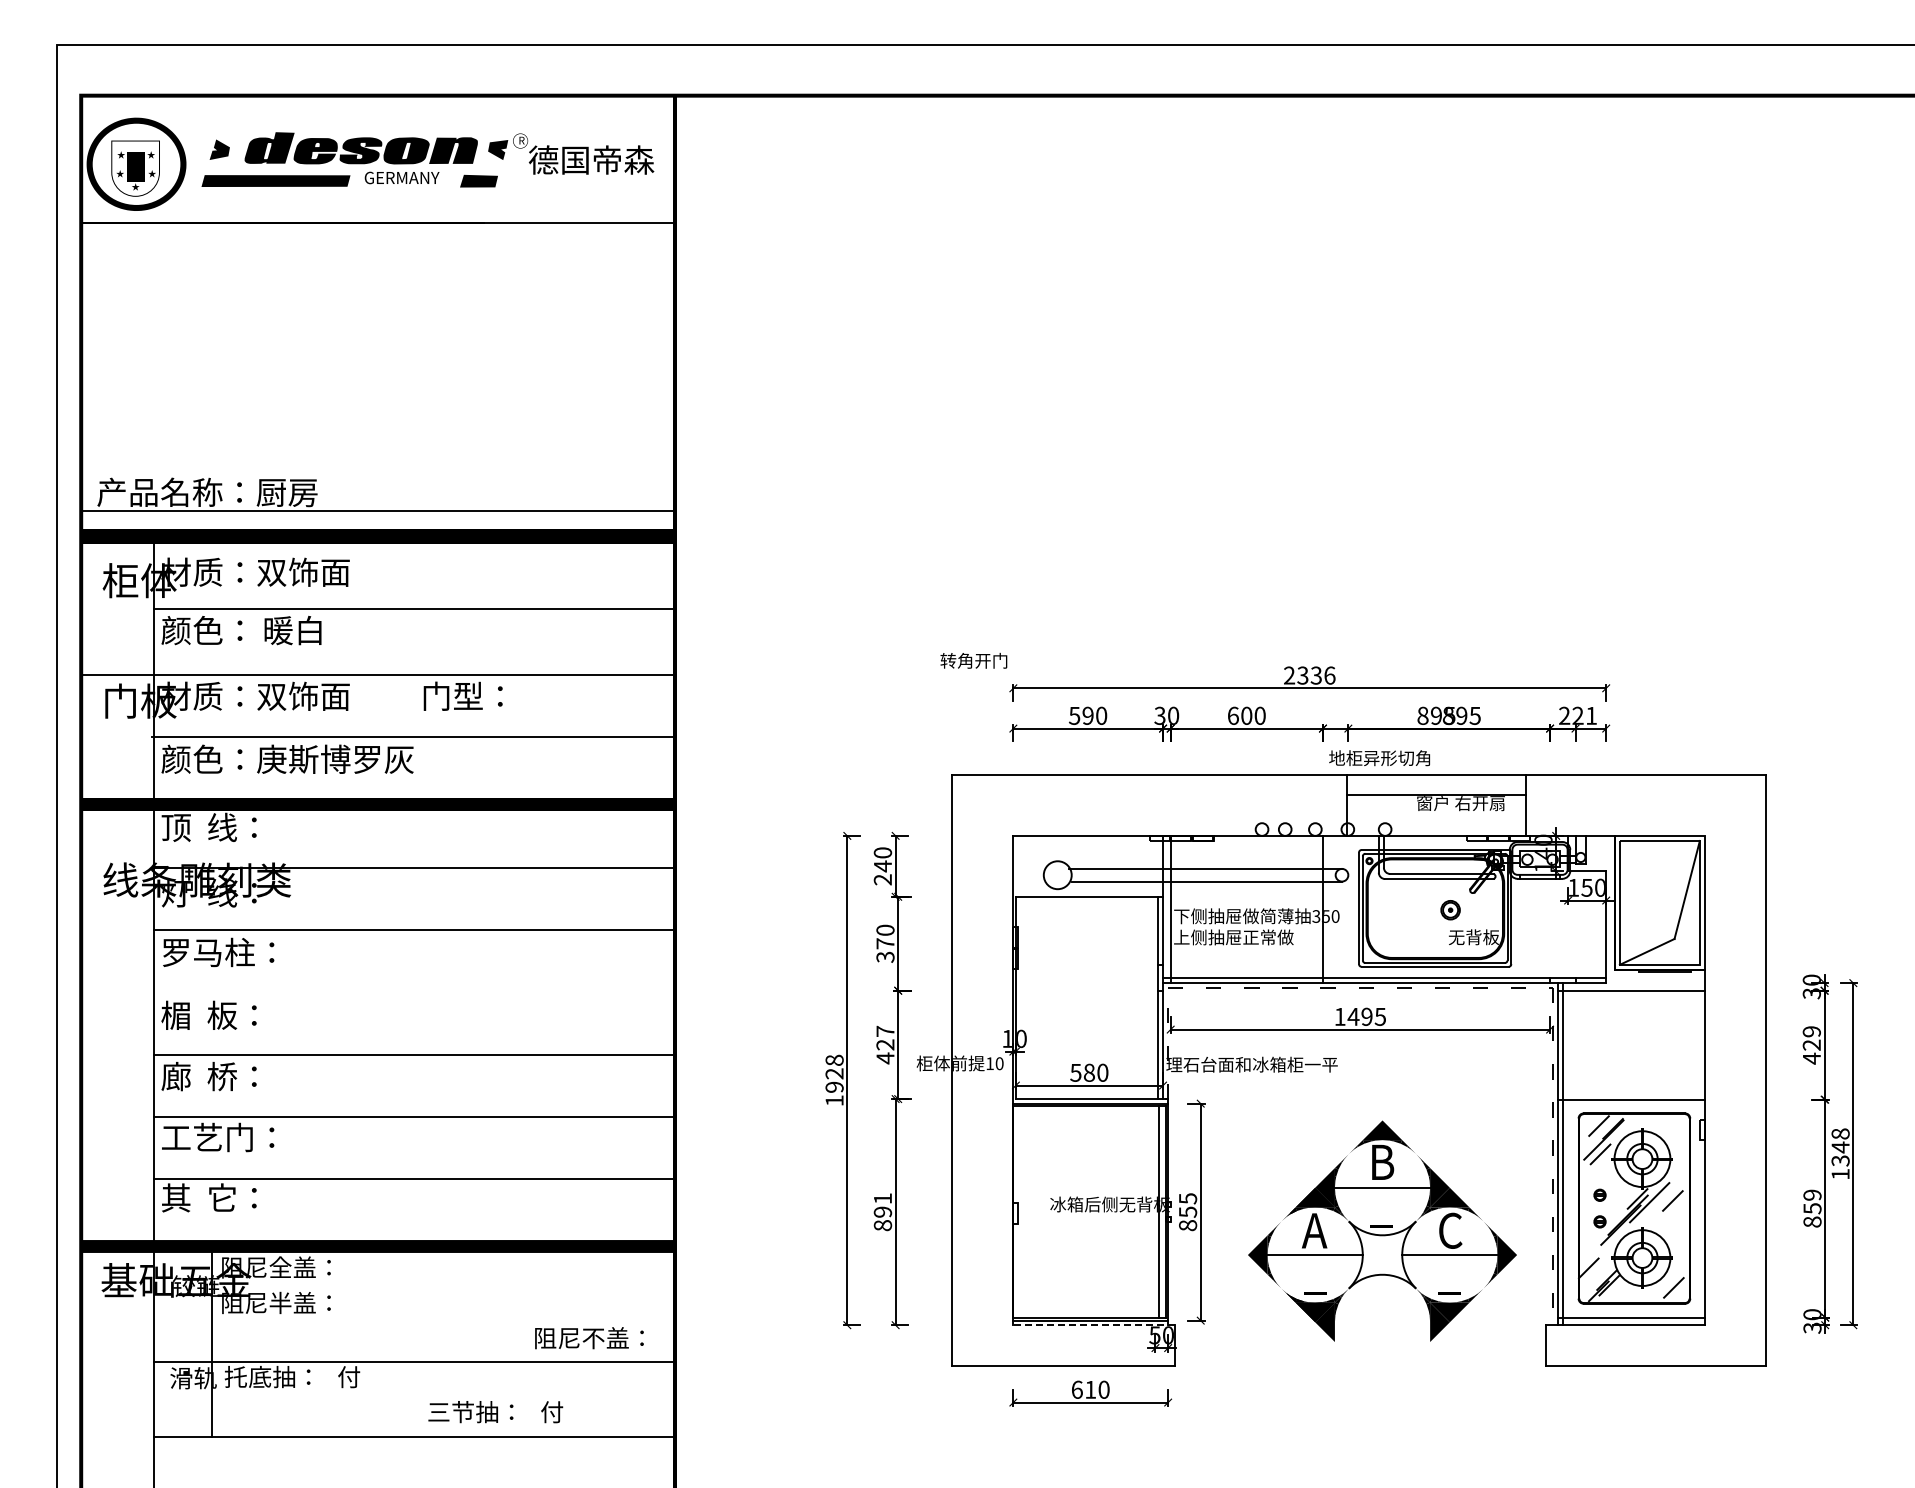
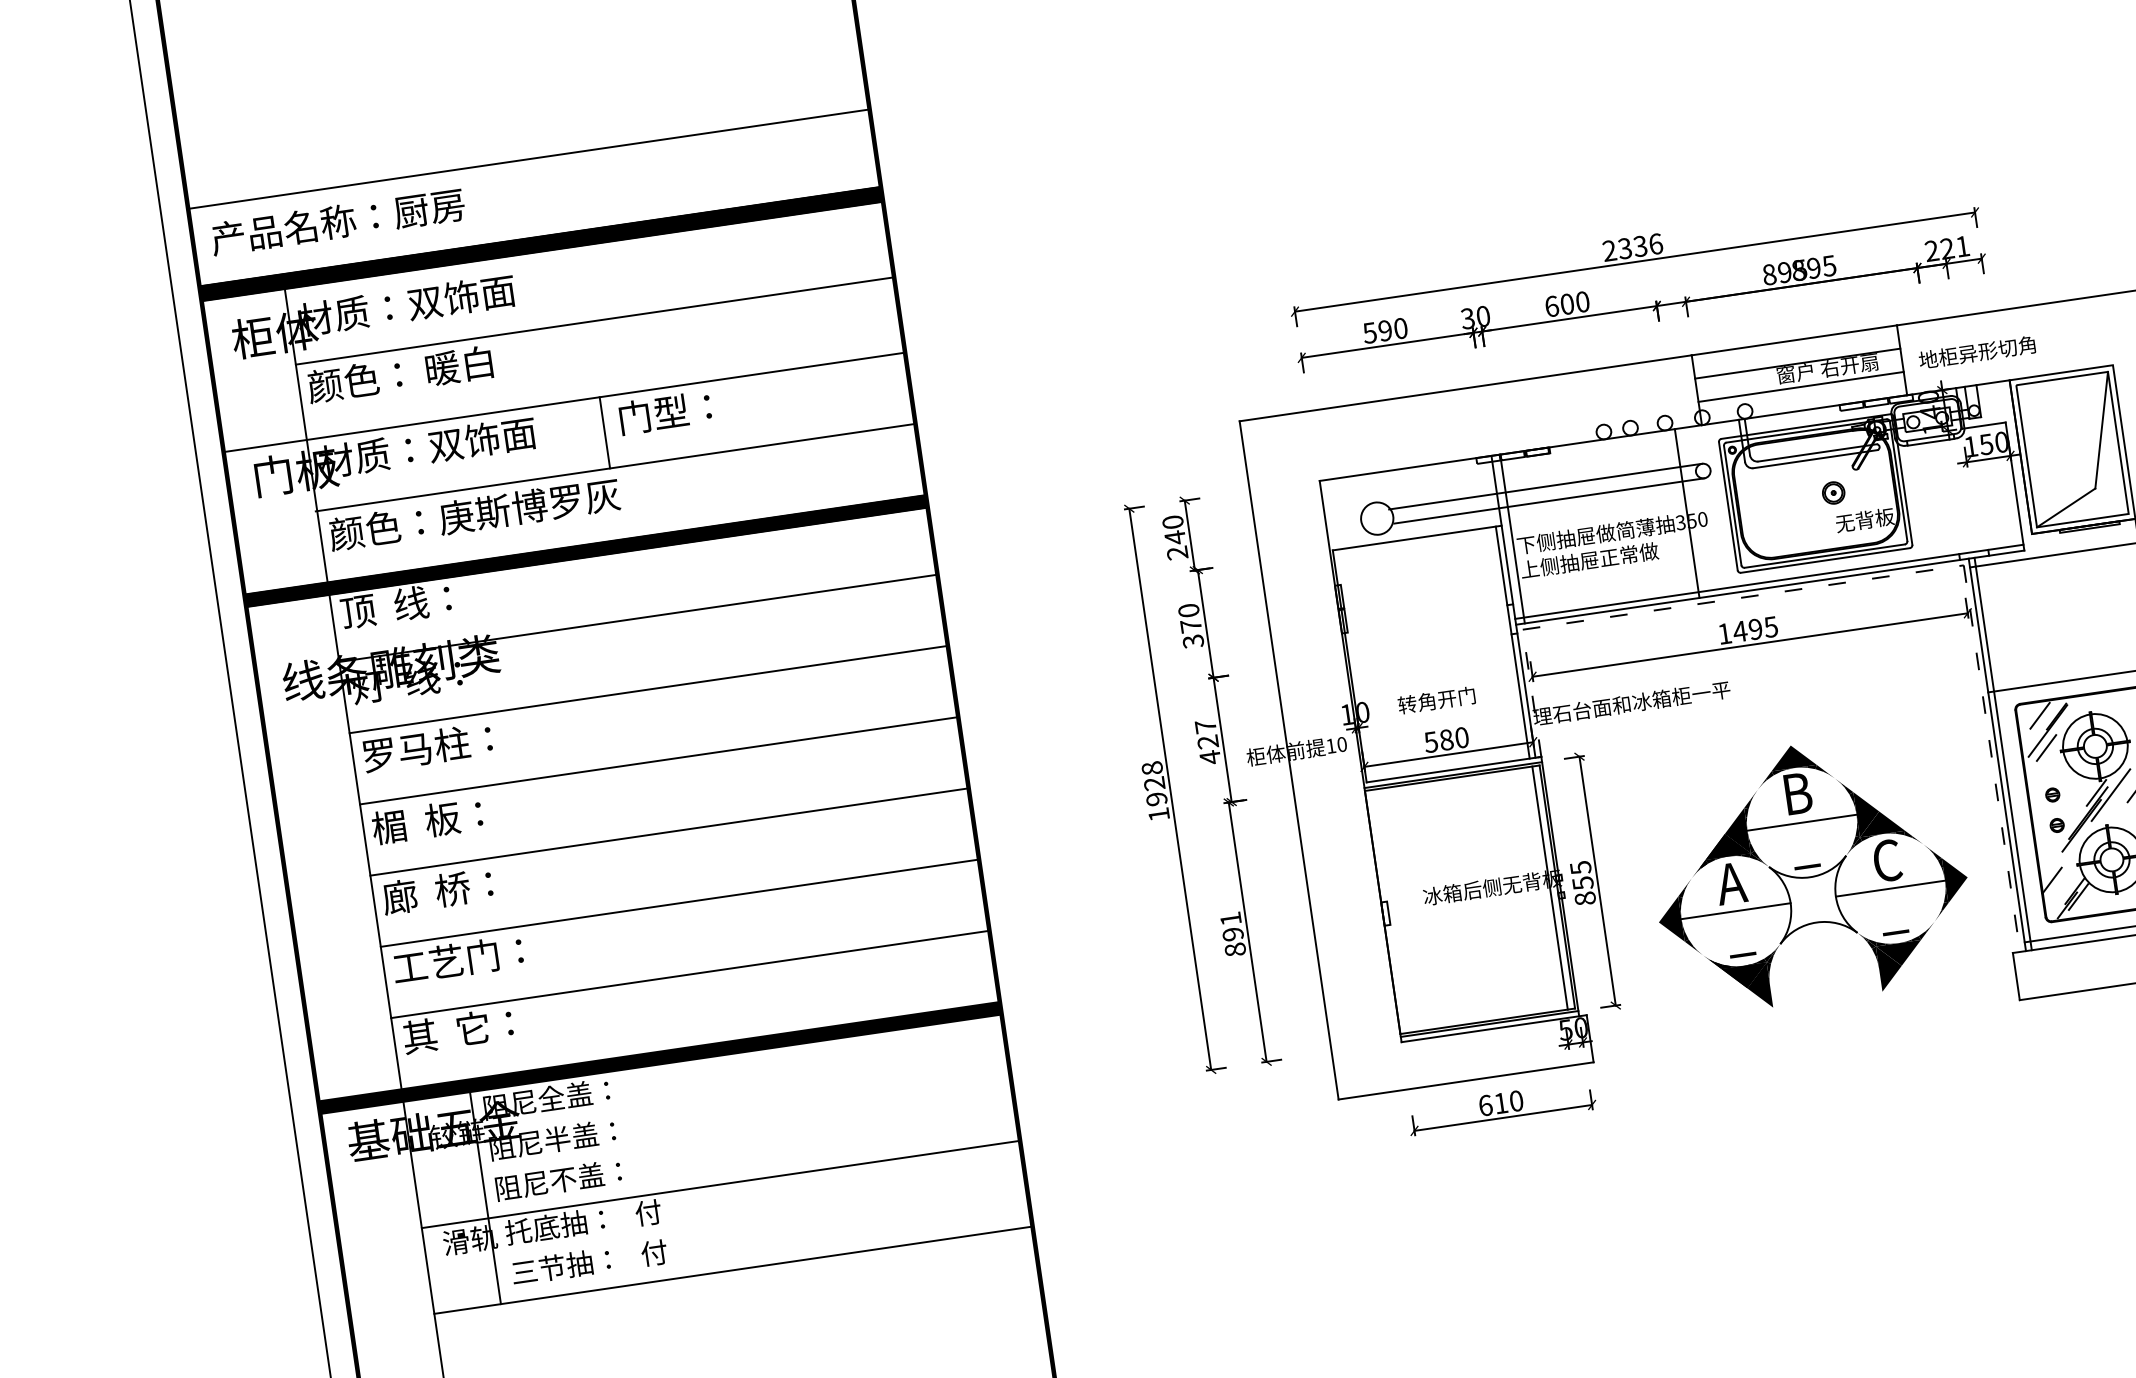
line: (378, 510) -> (529, 158), moved
text: (973, 660) -> (1436, 700), moved
line: (409, 705) -> (605, 432), added
text: (1379, 758) -> (1977, 352), moved
line: (1435, 815) -> (1800, 386), added
line: (414, 992) -> (659, 760), added
line: (1094, 1325) -> (1494, 1028), dashed -> solid
text: (589, 1338) -> (558, 1180), moved
text: (495, 1412) -> (589, 1262), moved

